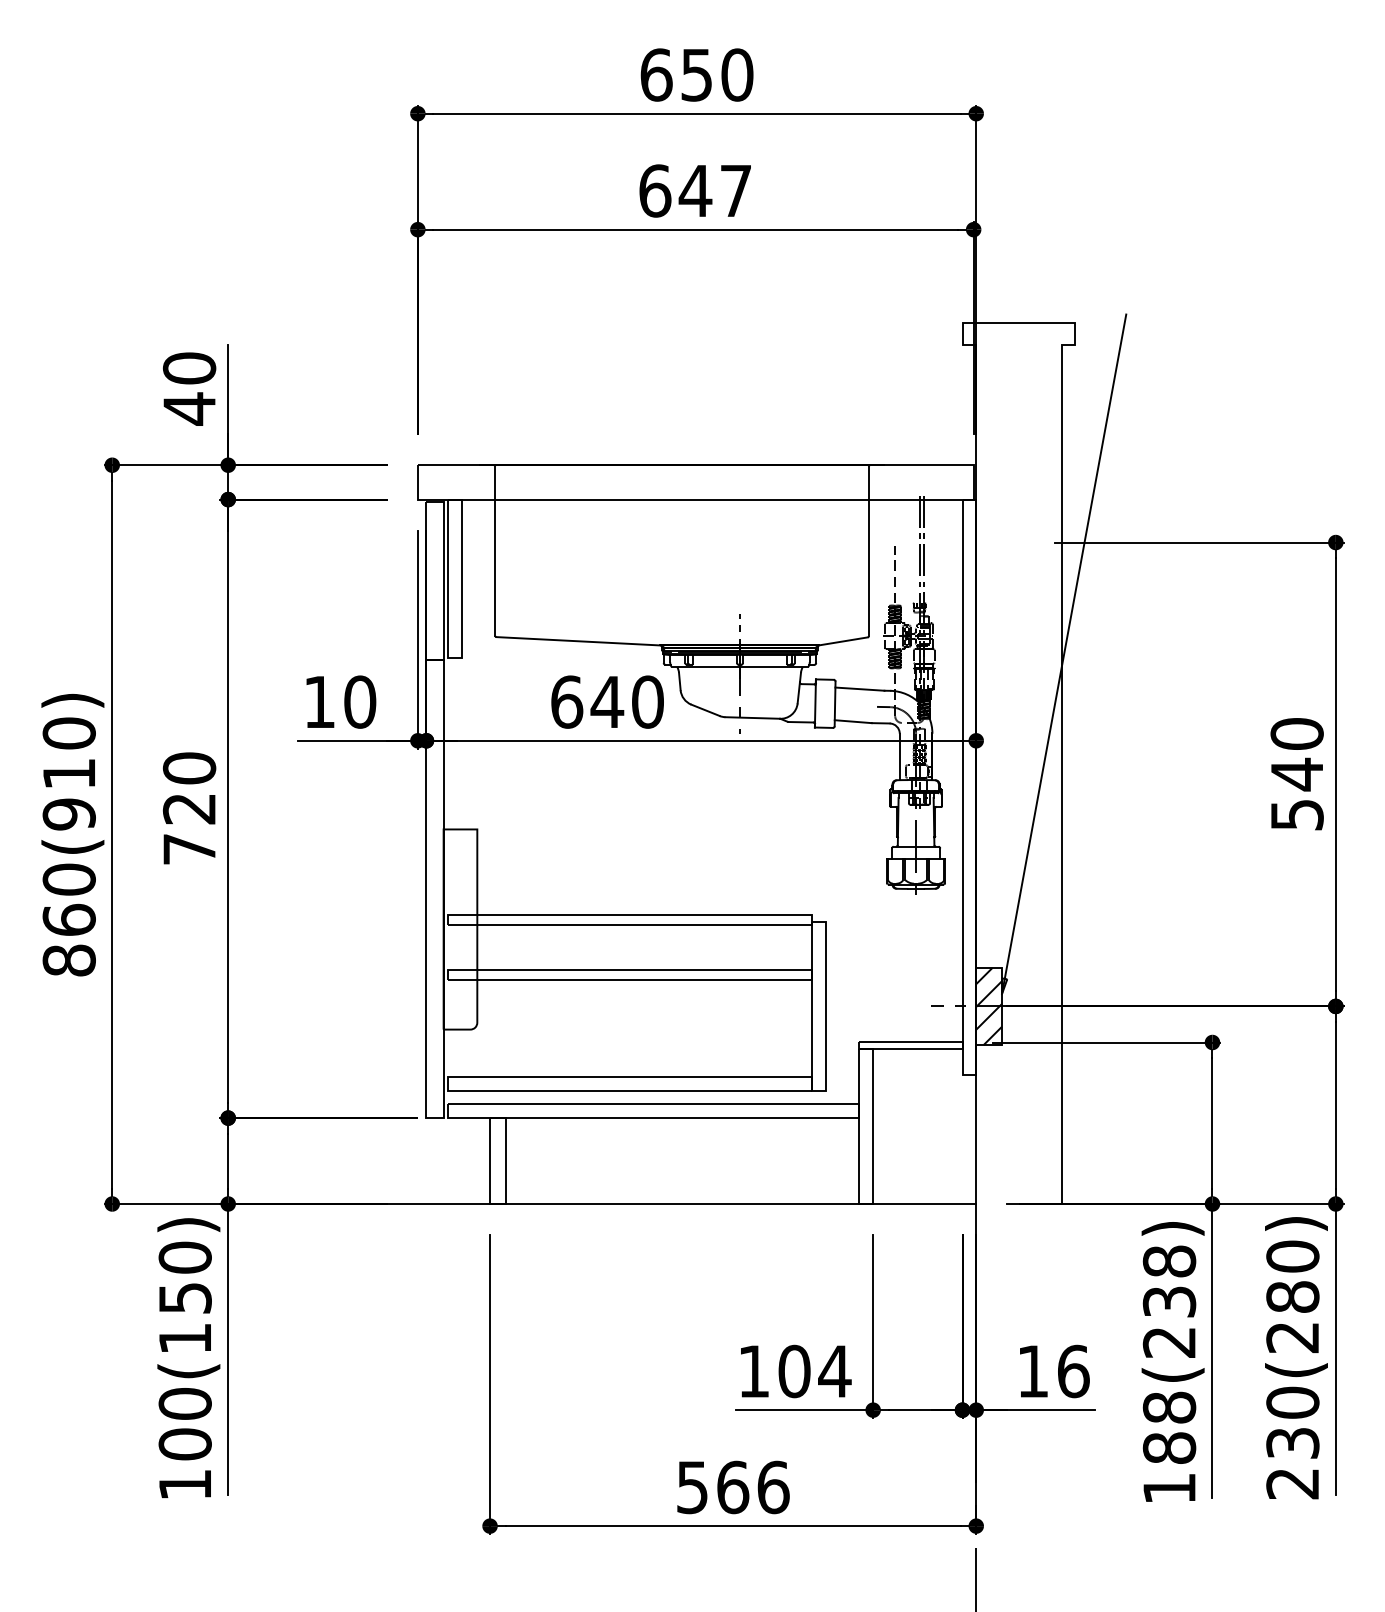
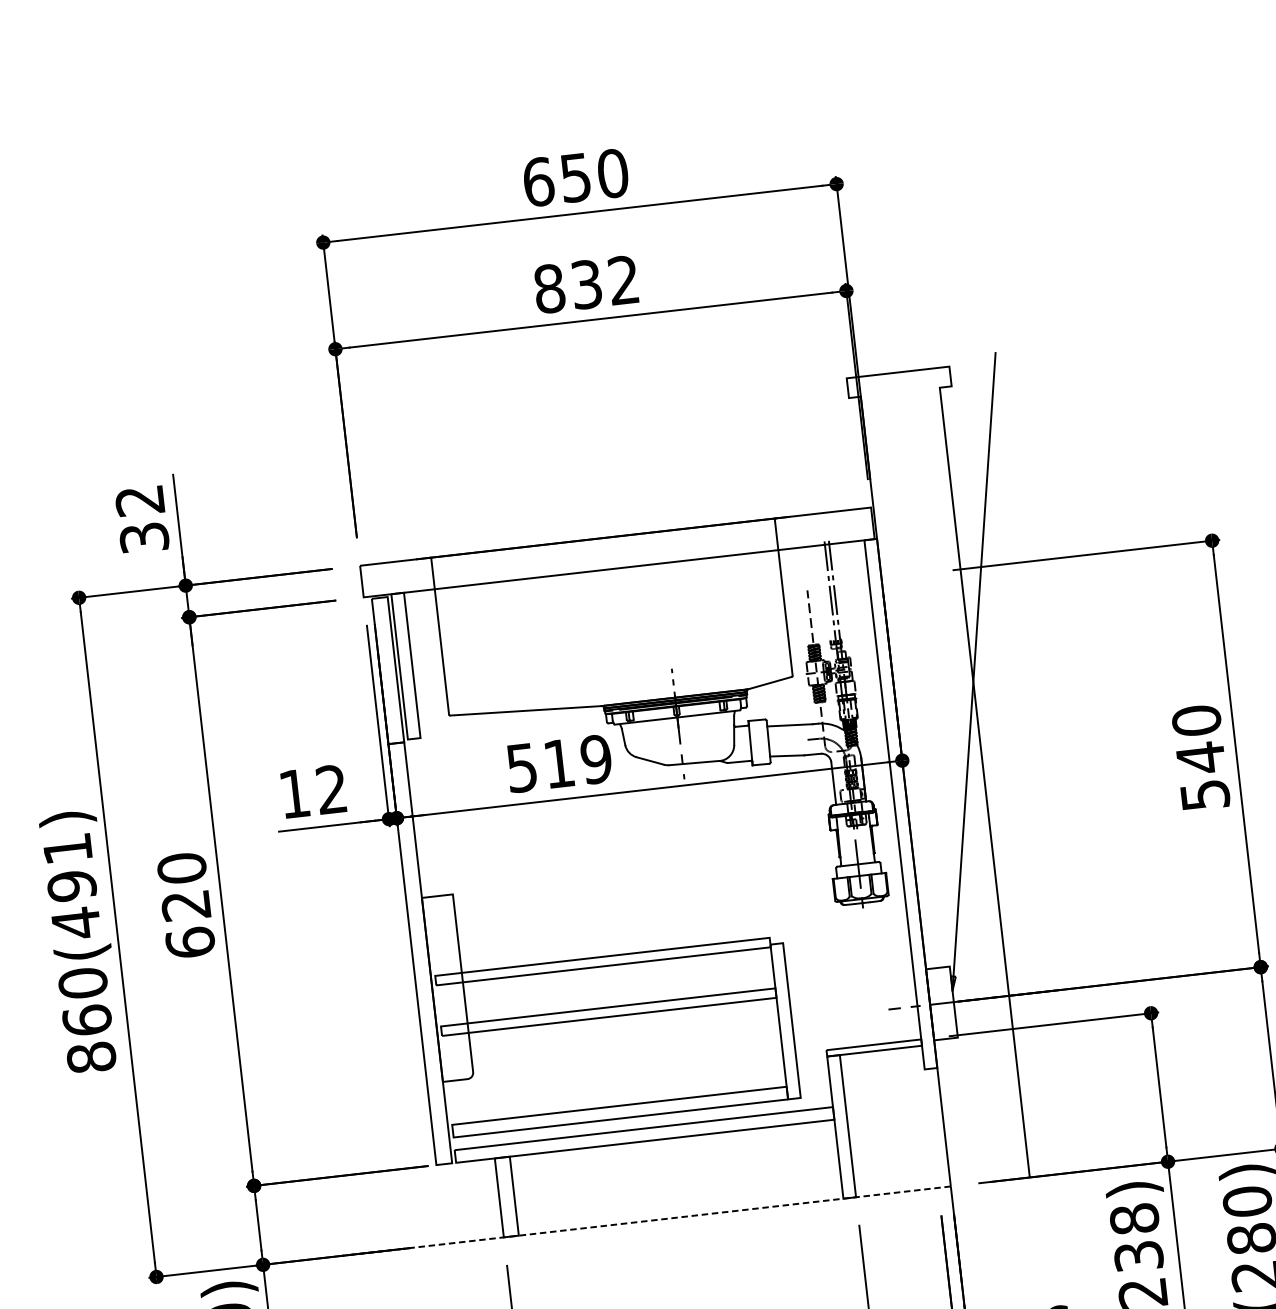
text: (694, 190) -> (585, 284), 647 -> 832
text: (189, 388) -> (142, 519), 40 -> 32
text: (360, 701) -> (332, 789), 10 -> 12
text: (607, 701) -> (559, 763), 640 -> 519
text: (68, 774) -> (71, 886), 860(910) -> 860(491)
text: (189, 848) -> (190, 942), 720 -> 620
hatch: (989, 1006) -> (942, 1003), removed
line: (645, 1203) -> (646, 1220), solid -> dashed

